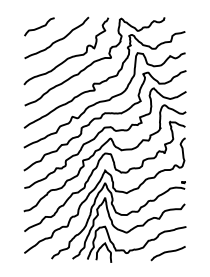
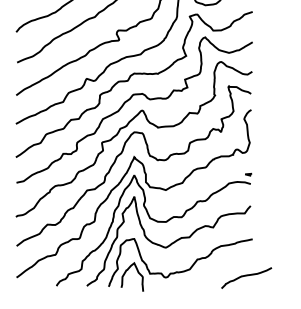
curve: (167, 252) -> (245, 276), moved

